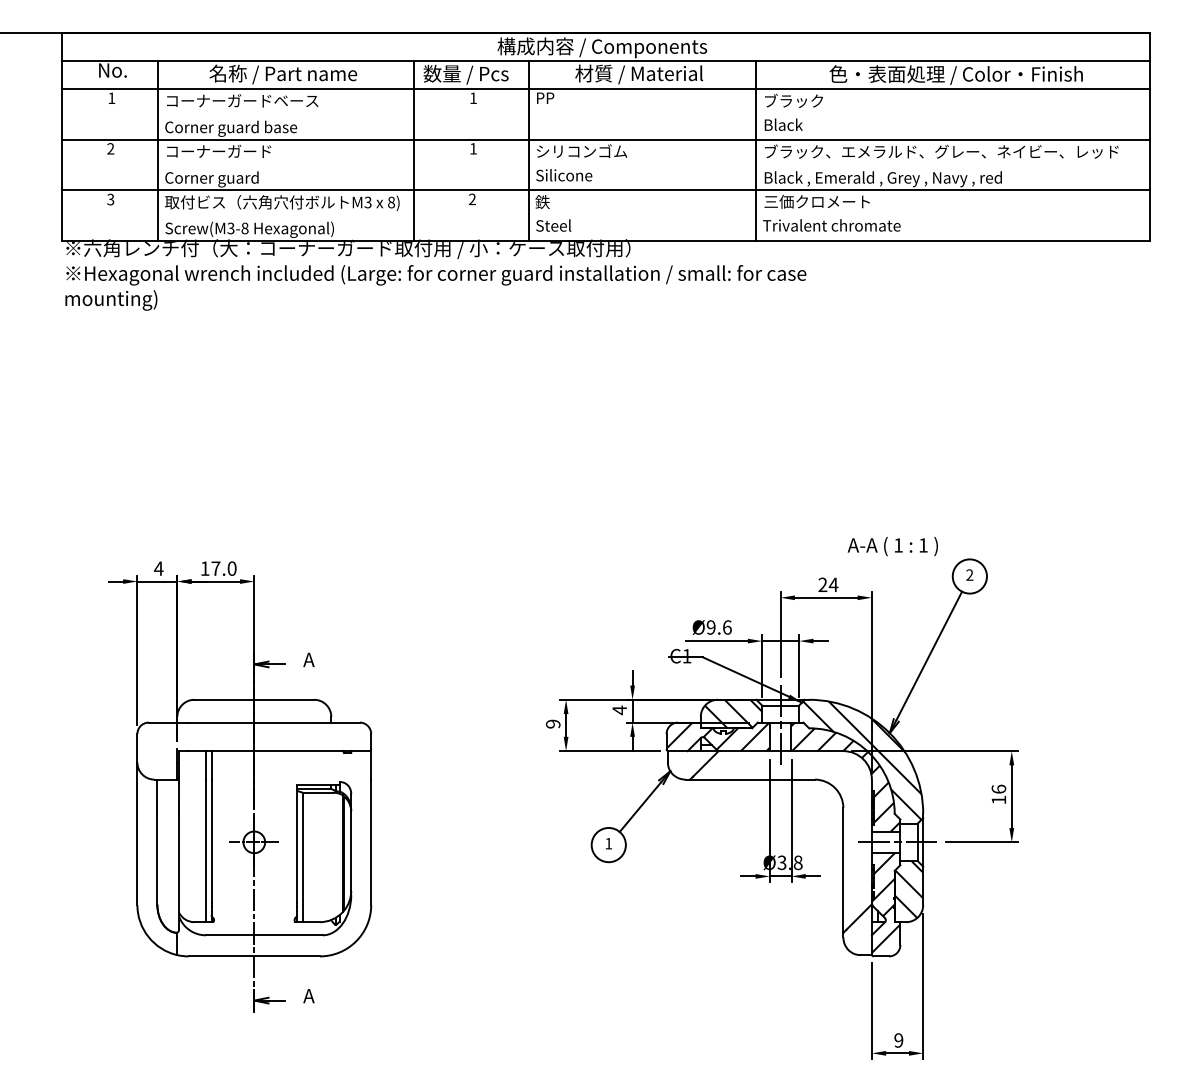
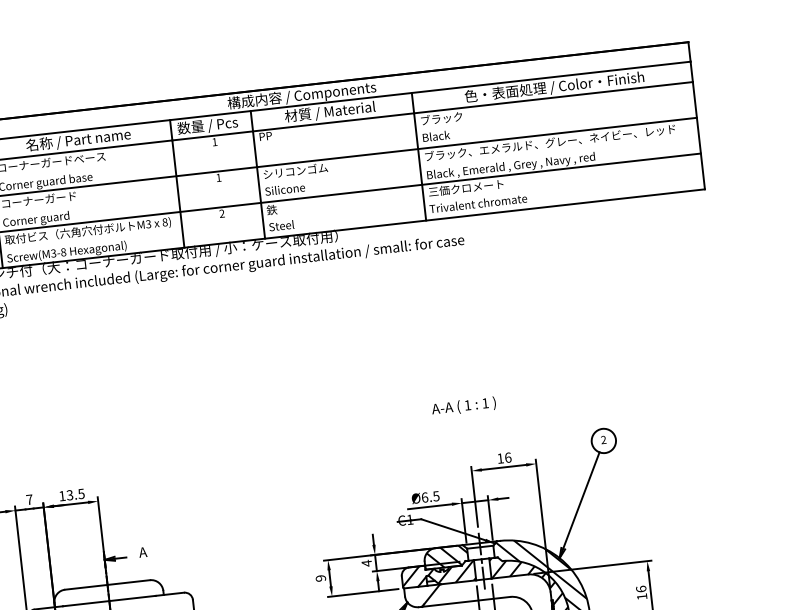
text: (892, 546) -> (463, 406), moved
text: (158, 568) -> (29, 499), 4 -> 7
text: (223, 568) -> (75, 494), 17.0 -> 13.5
text: (828, 584) -> (504, 457), 24 -> 16
text: (718, 627) -> (430, 496), Ø9.6 -> Ø6.5

